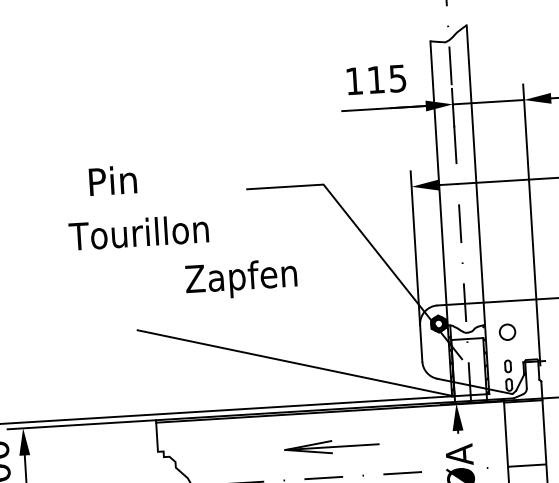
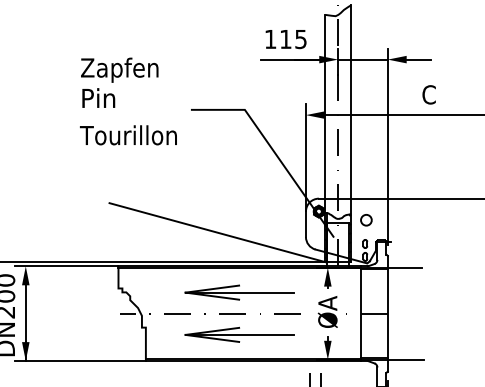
text: (138, 232) -> (128, 135), moved
text: (240, 278) -> (119, 69), moved
part: (331, 447) -> (239, 292), size x1.67

